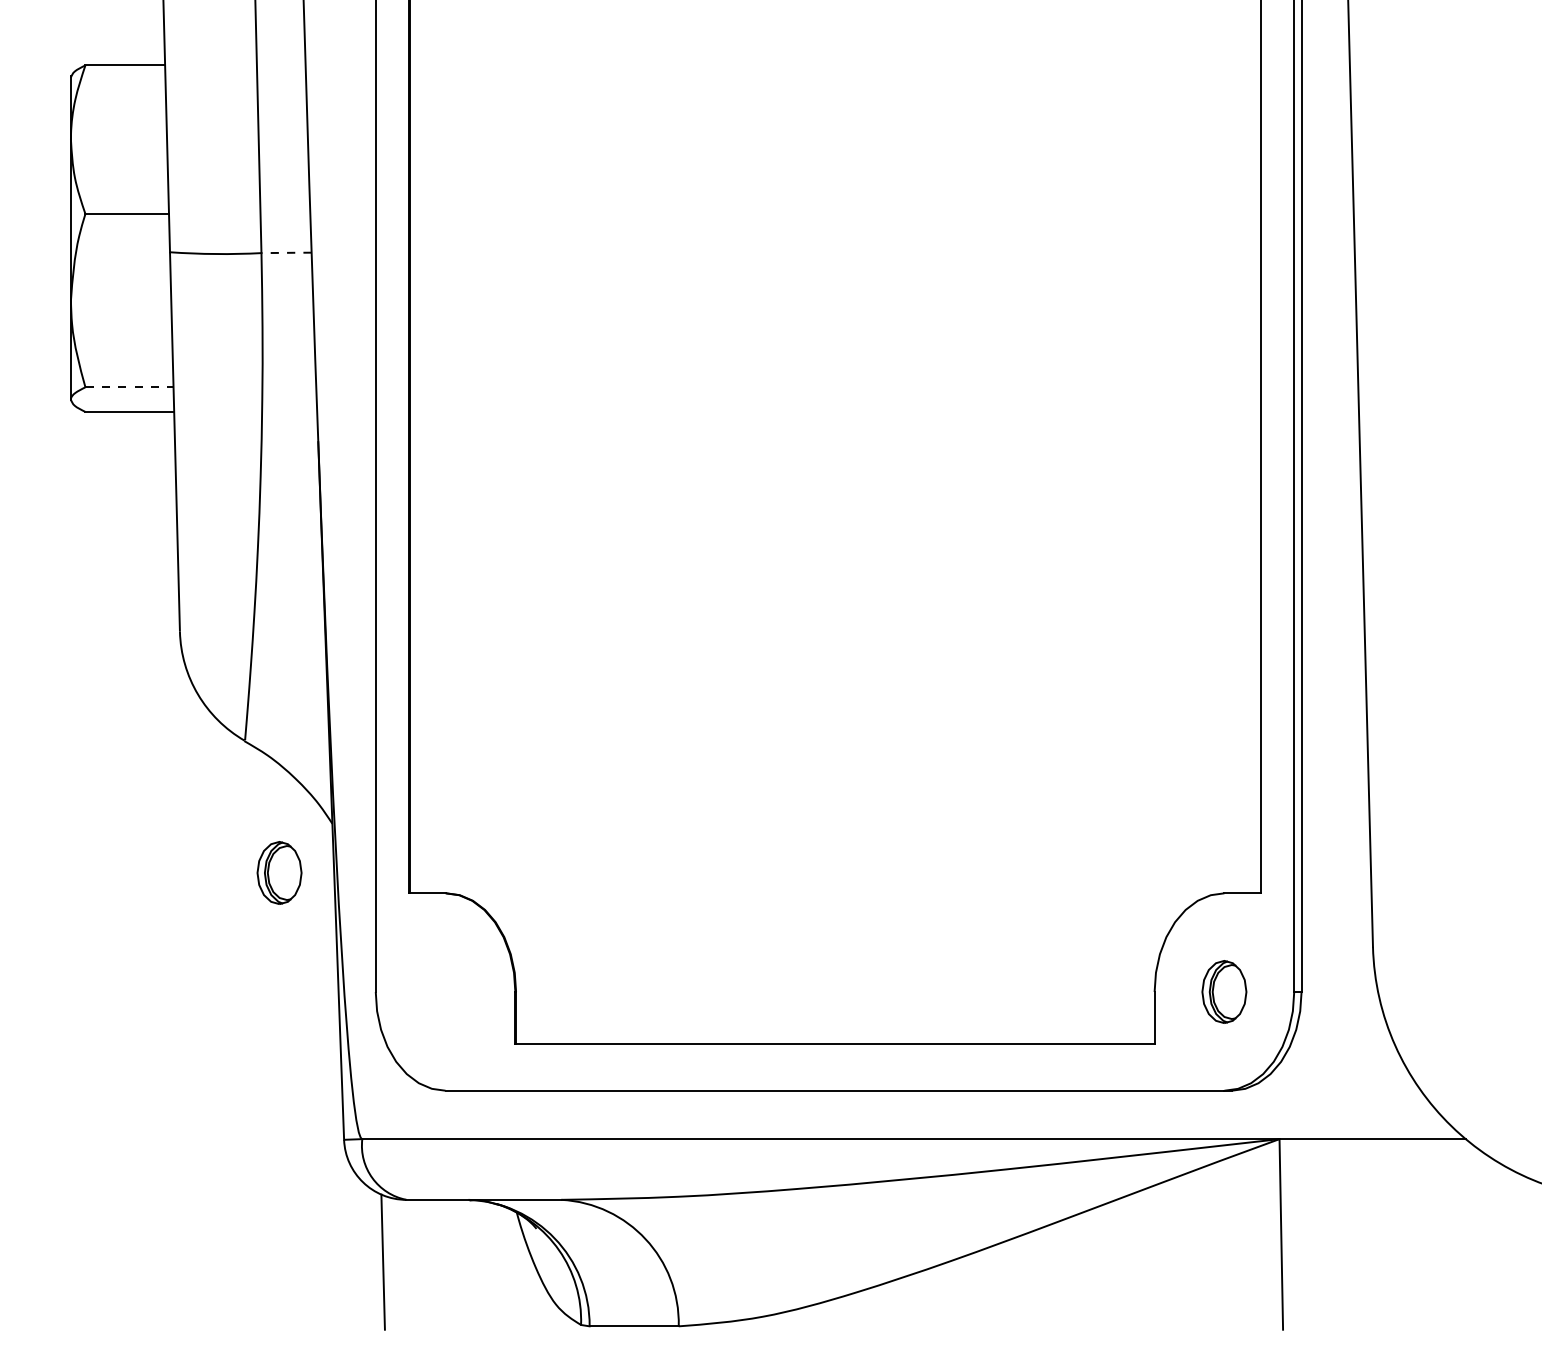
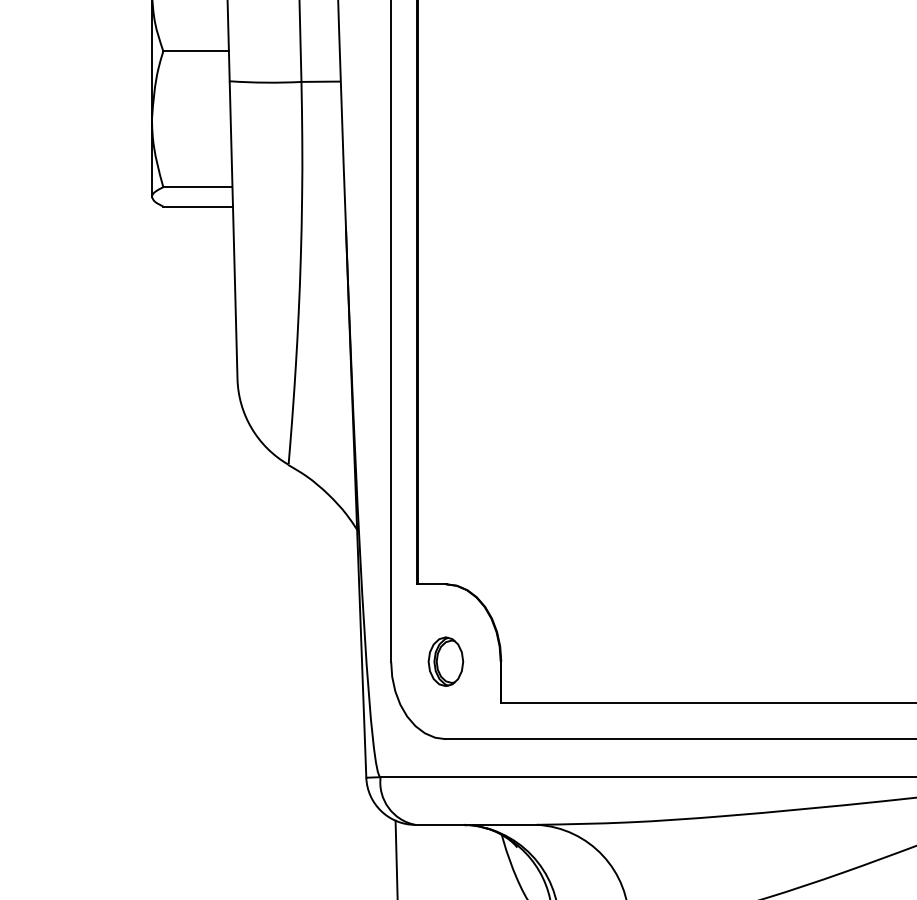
line: (287, 252) -> (321, 81), dashed -> solid
line: (129, 387) -> (197, 187), dashed -> solid
part: (279, 872) -> (445, 661), moved

